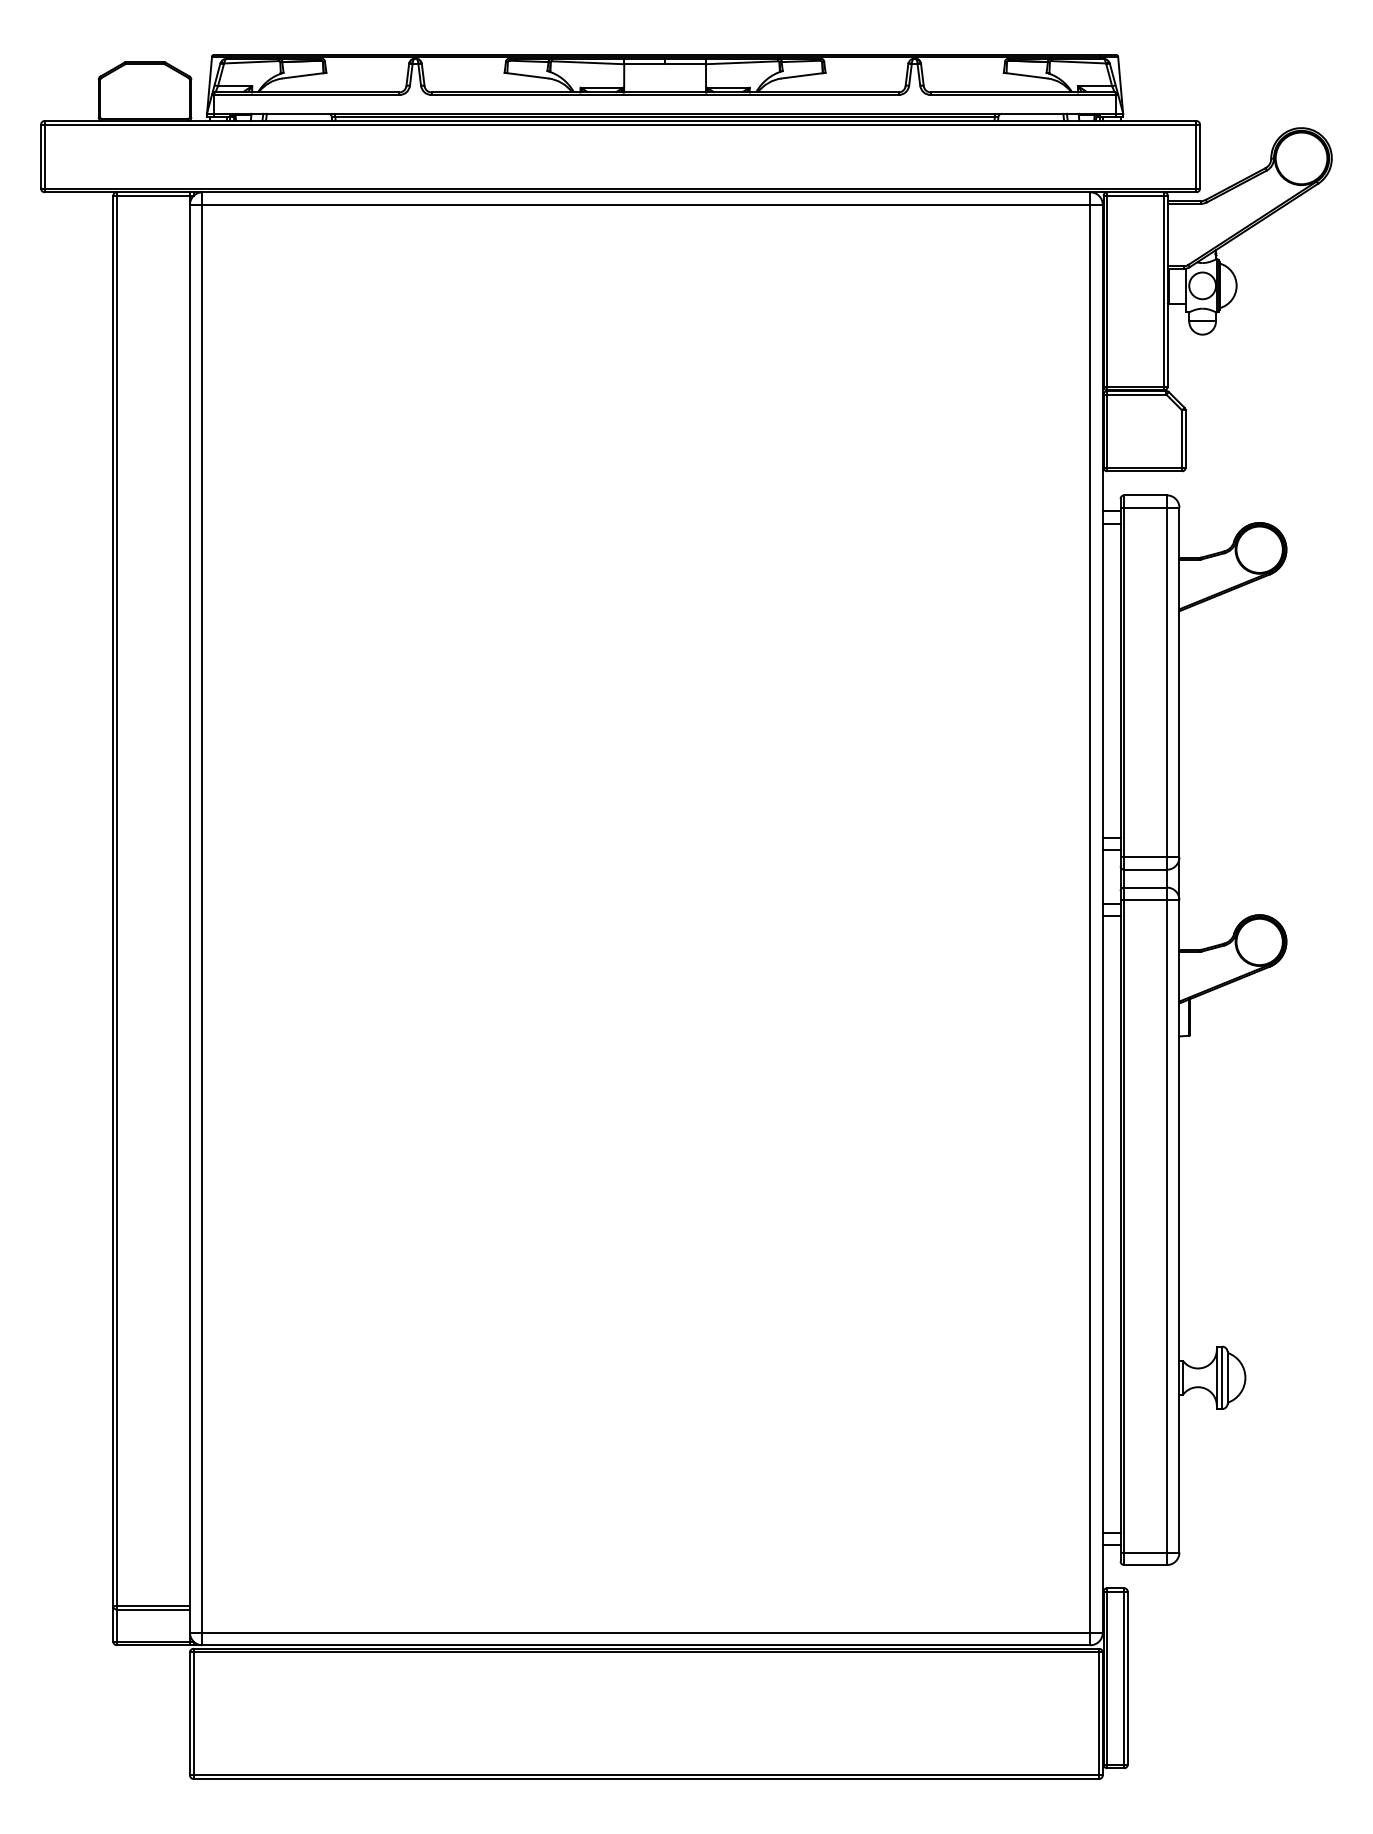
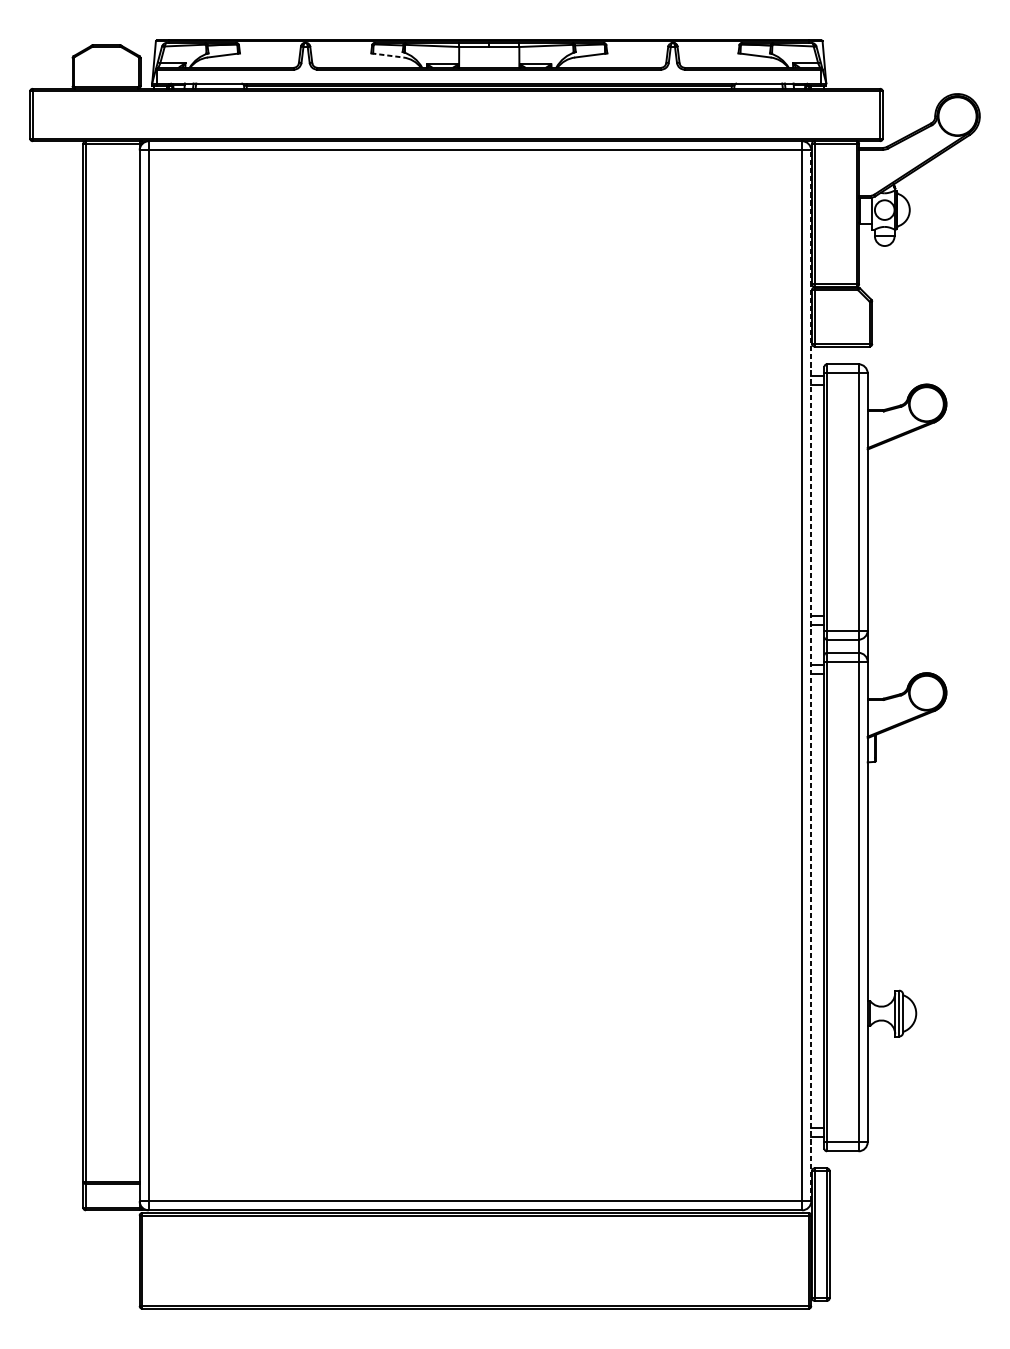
line: (527, 75) -> (388, 55), solid -> dashed
line: (1102, 918) -> (811, 675), solid -> dashed

